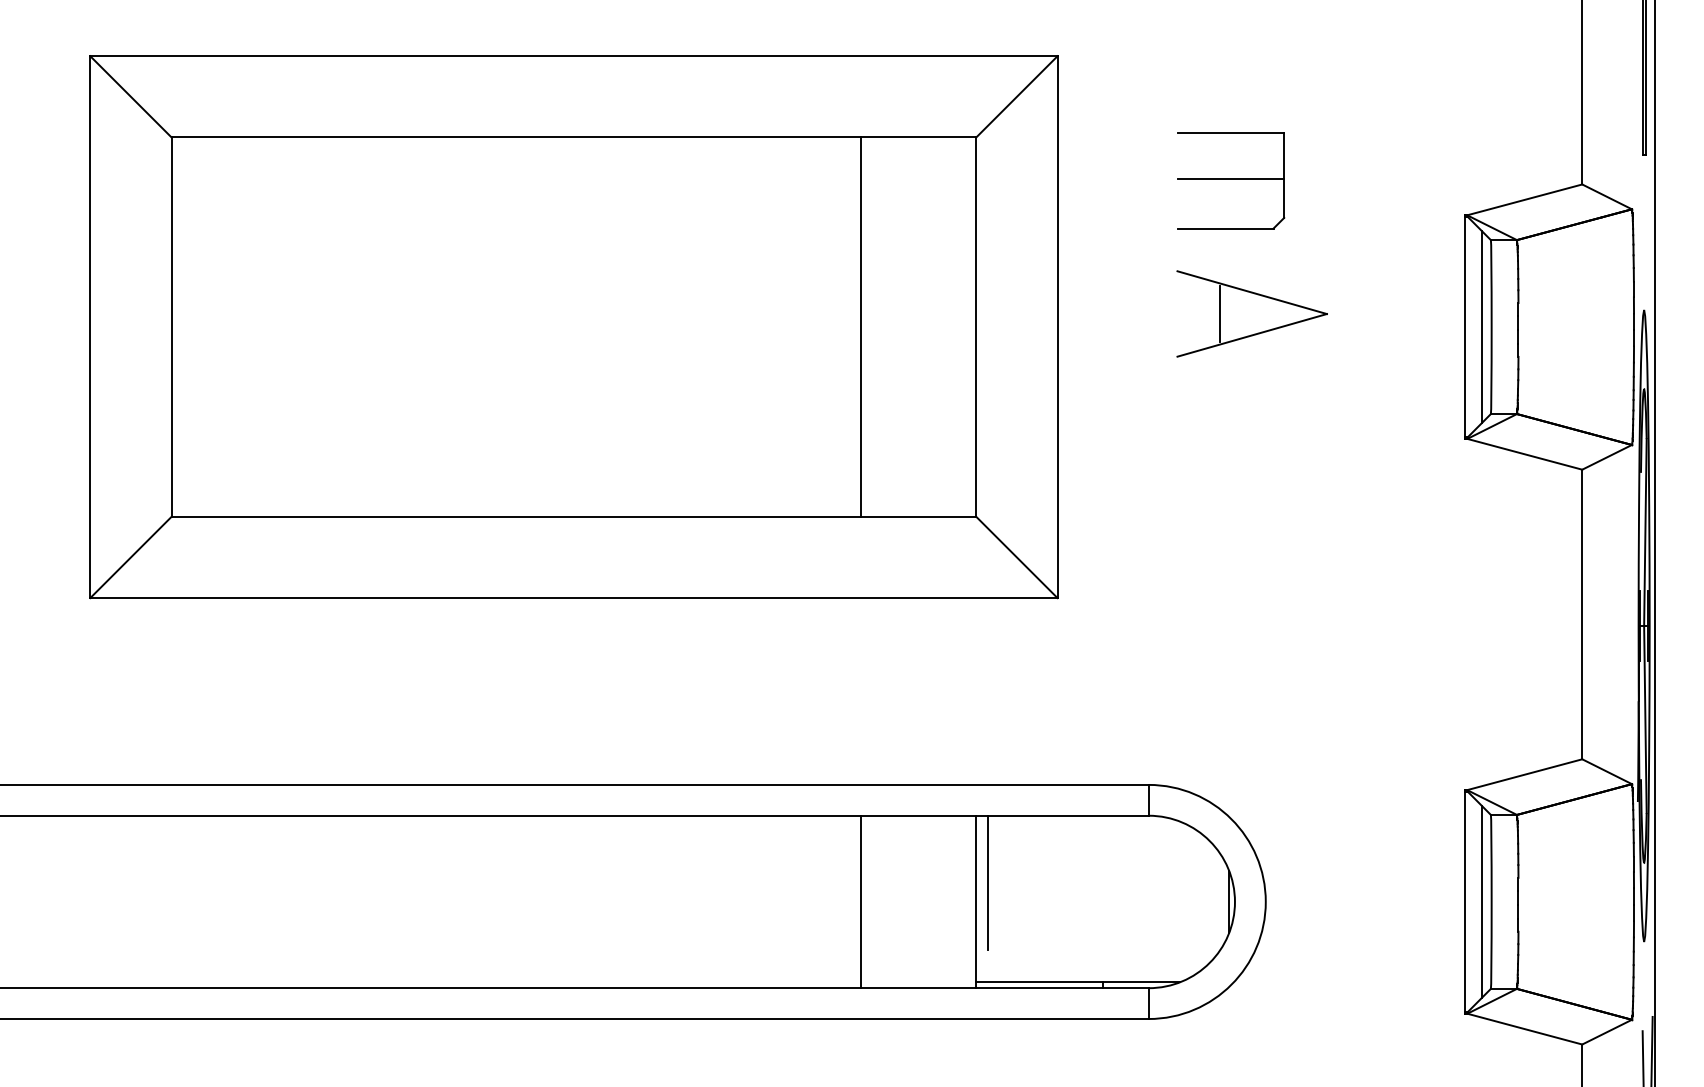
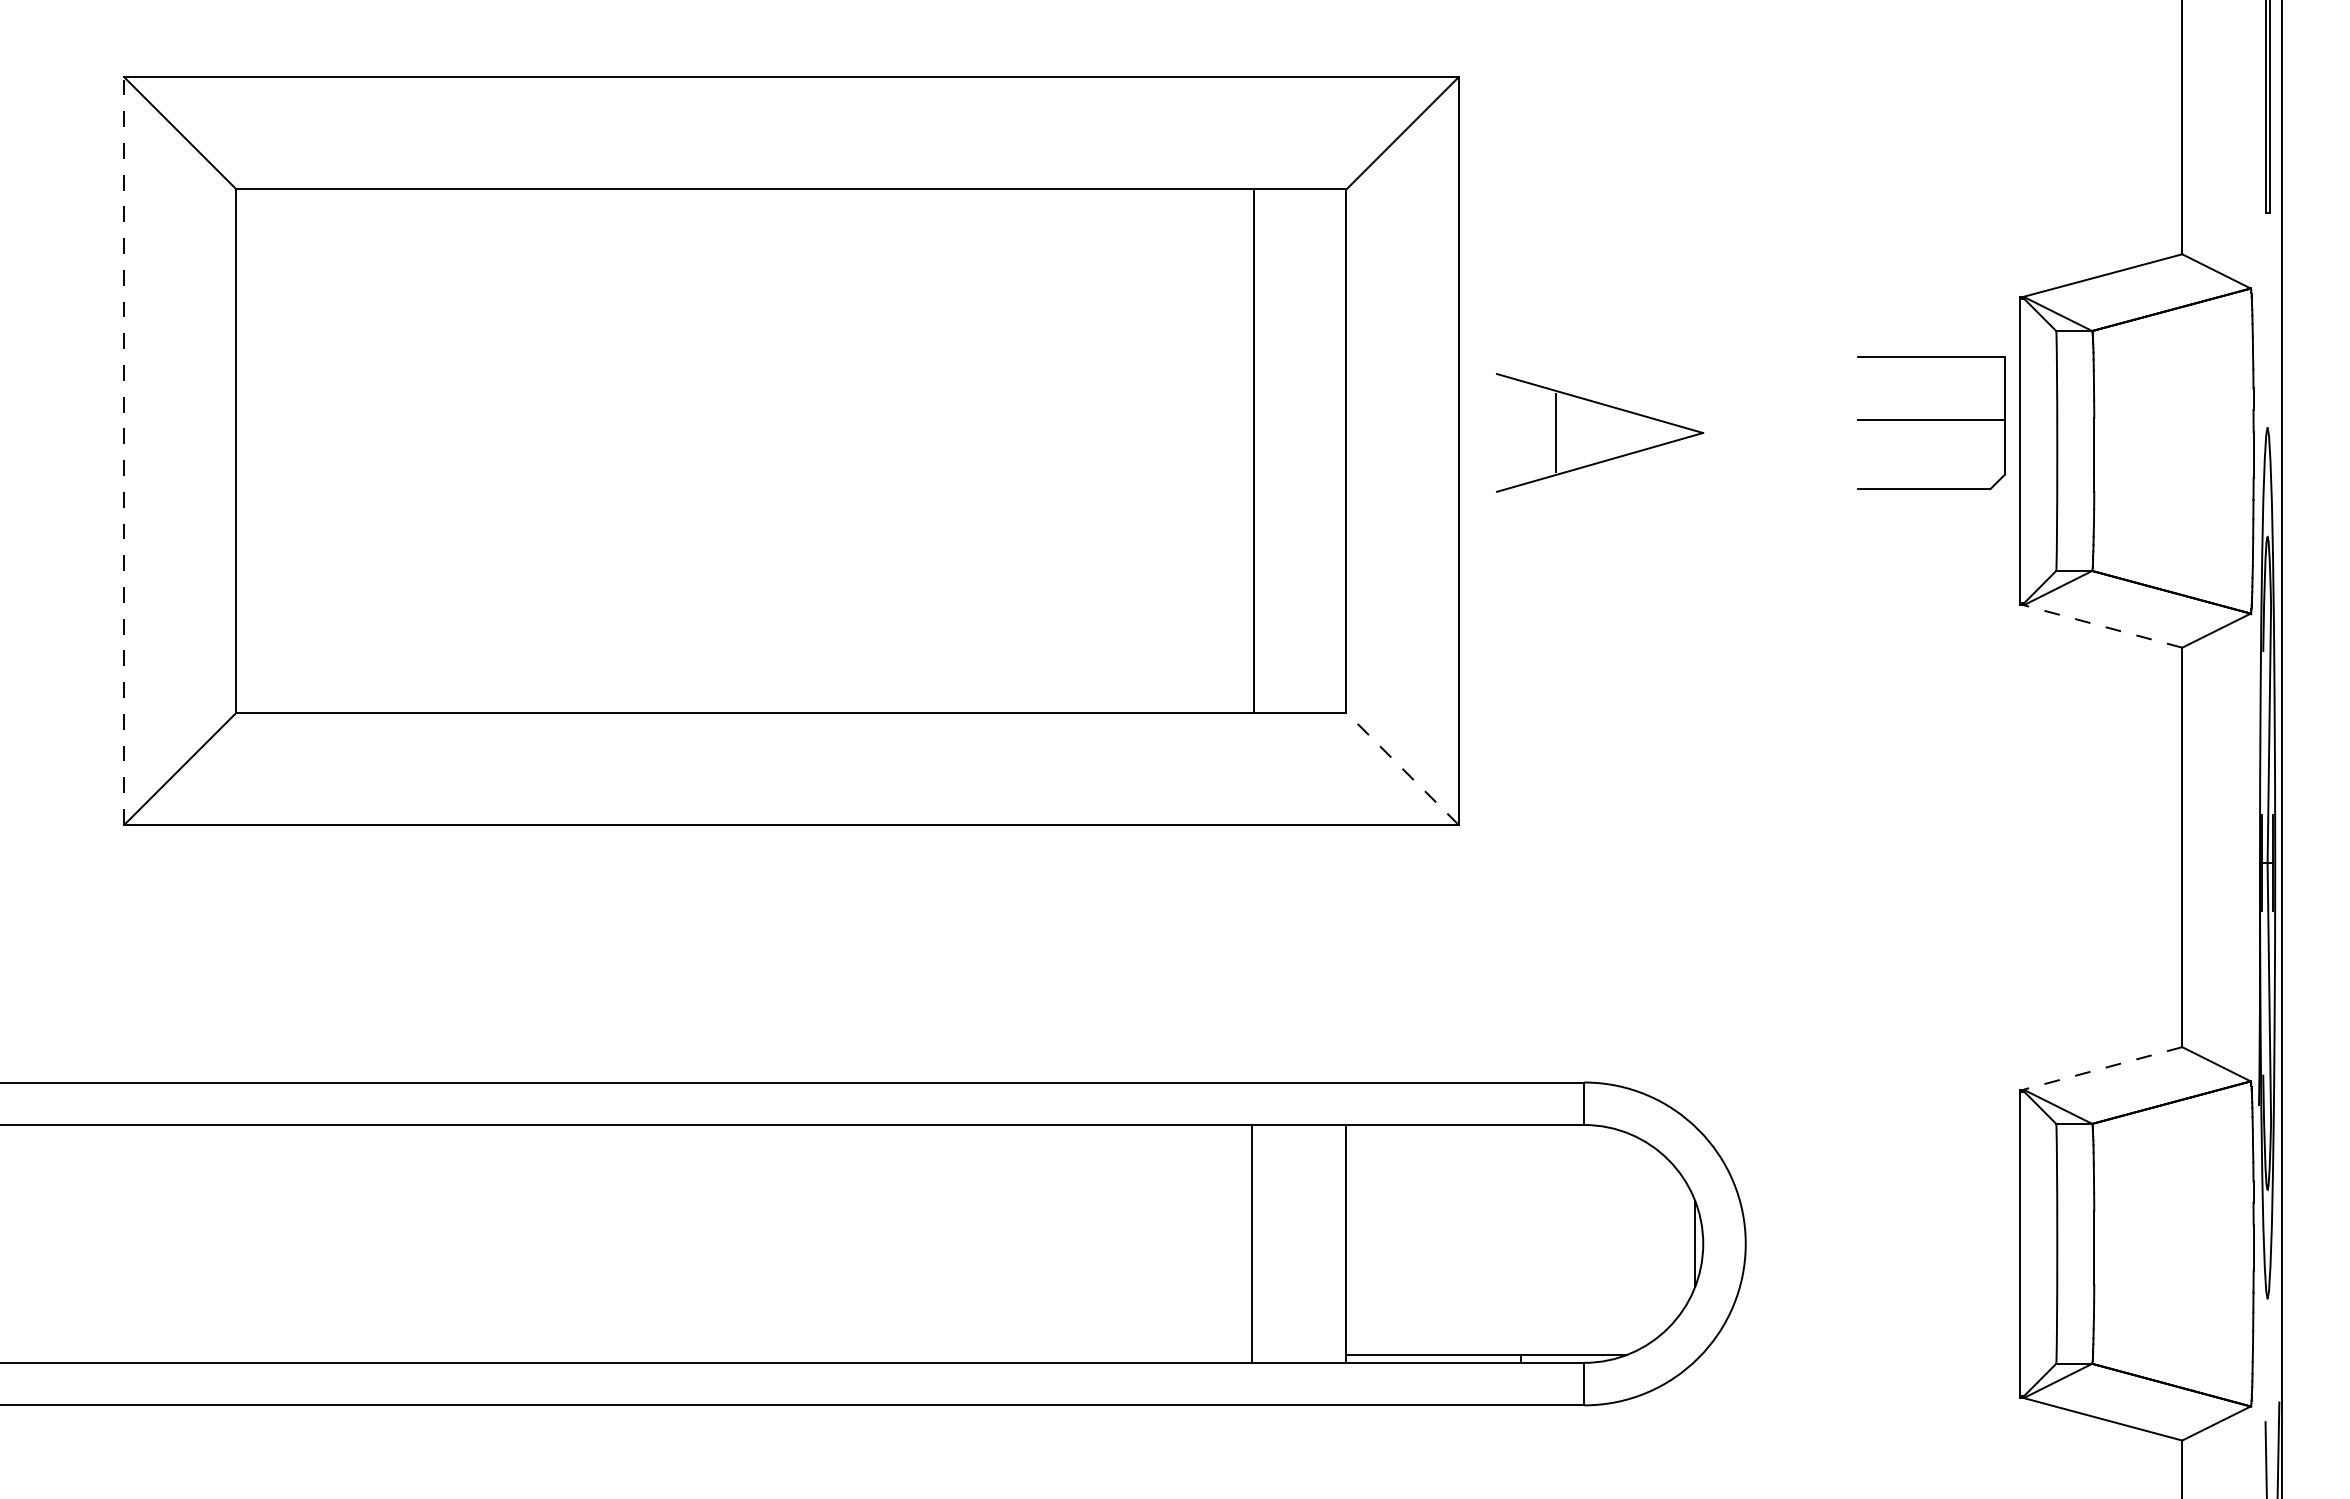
part: (1230, 181) -> (1931, 423), moved
part: (1252, 313) -> (1600, 432), moved
line: (861, 326) -> (1253, 450), moved
line: (90, 327) -> (124, 451), solid -> dashed
line: (1482, 327) -> (2044, 451), removed
line: (1524, 454) -> (2102, 626), solid -> dashed
line: (1016, 557) -> (1402, 768), solid -> dashed
line: (1524, 774) -> (2102, 1068), solid -> dashed
line: (987, 882) -> (1362, 1217), removed
line: (861, 901) -> (1251, 1243), moved
line: (1482, 901) -> (2044, 1243), removed

